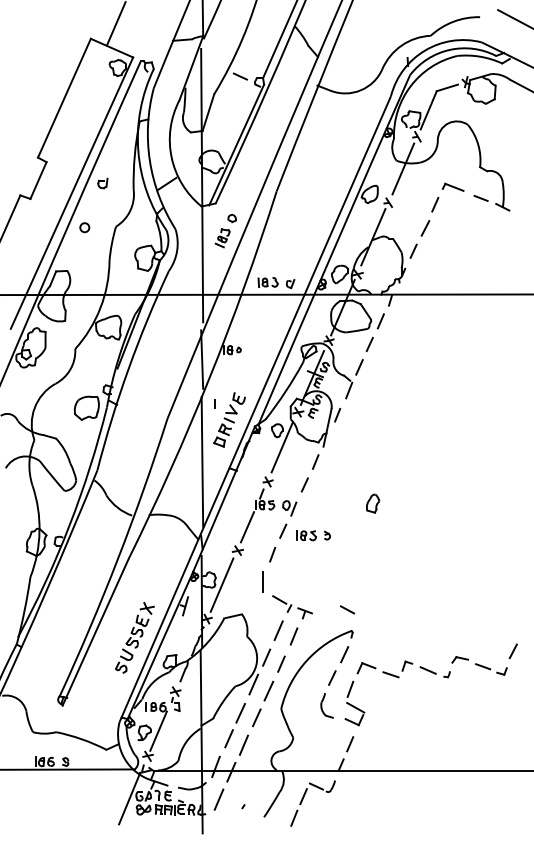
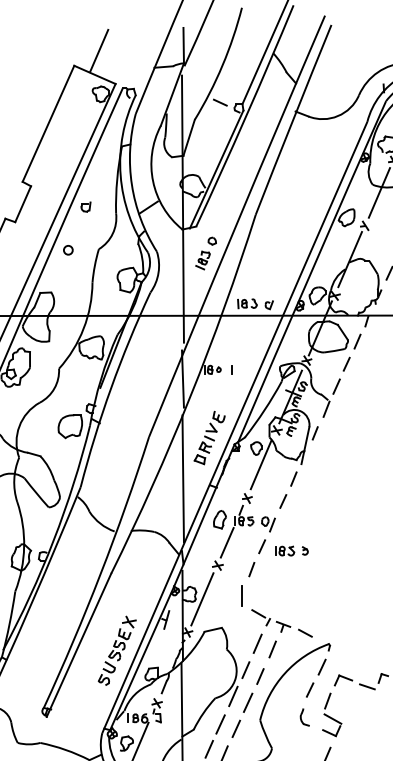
line: (214, 403) -> (232, 369), moved
part: (373, 503) -> (220, 519), moved
line: (347, 609) -> (305, 632), moved
part: (326, 706) -> (304, 717), size x0.71

